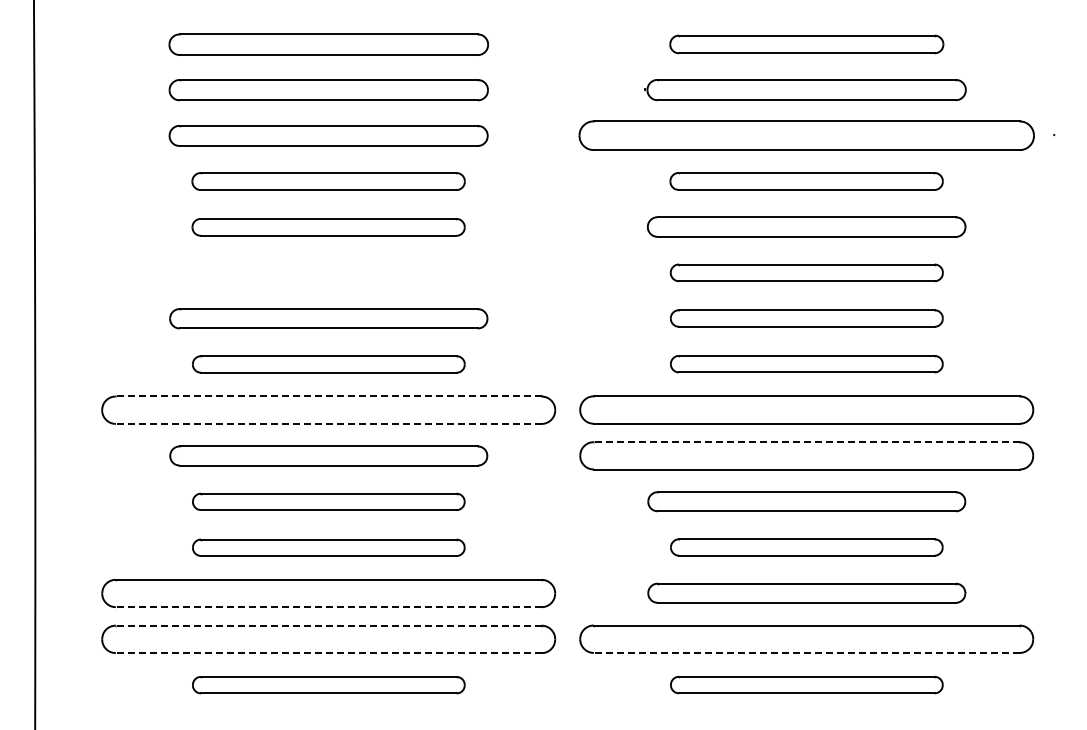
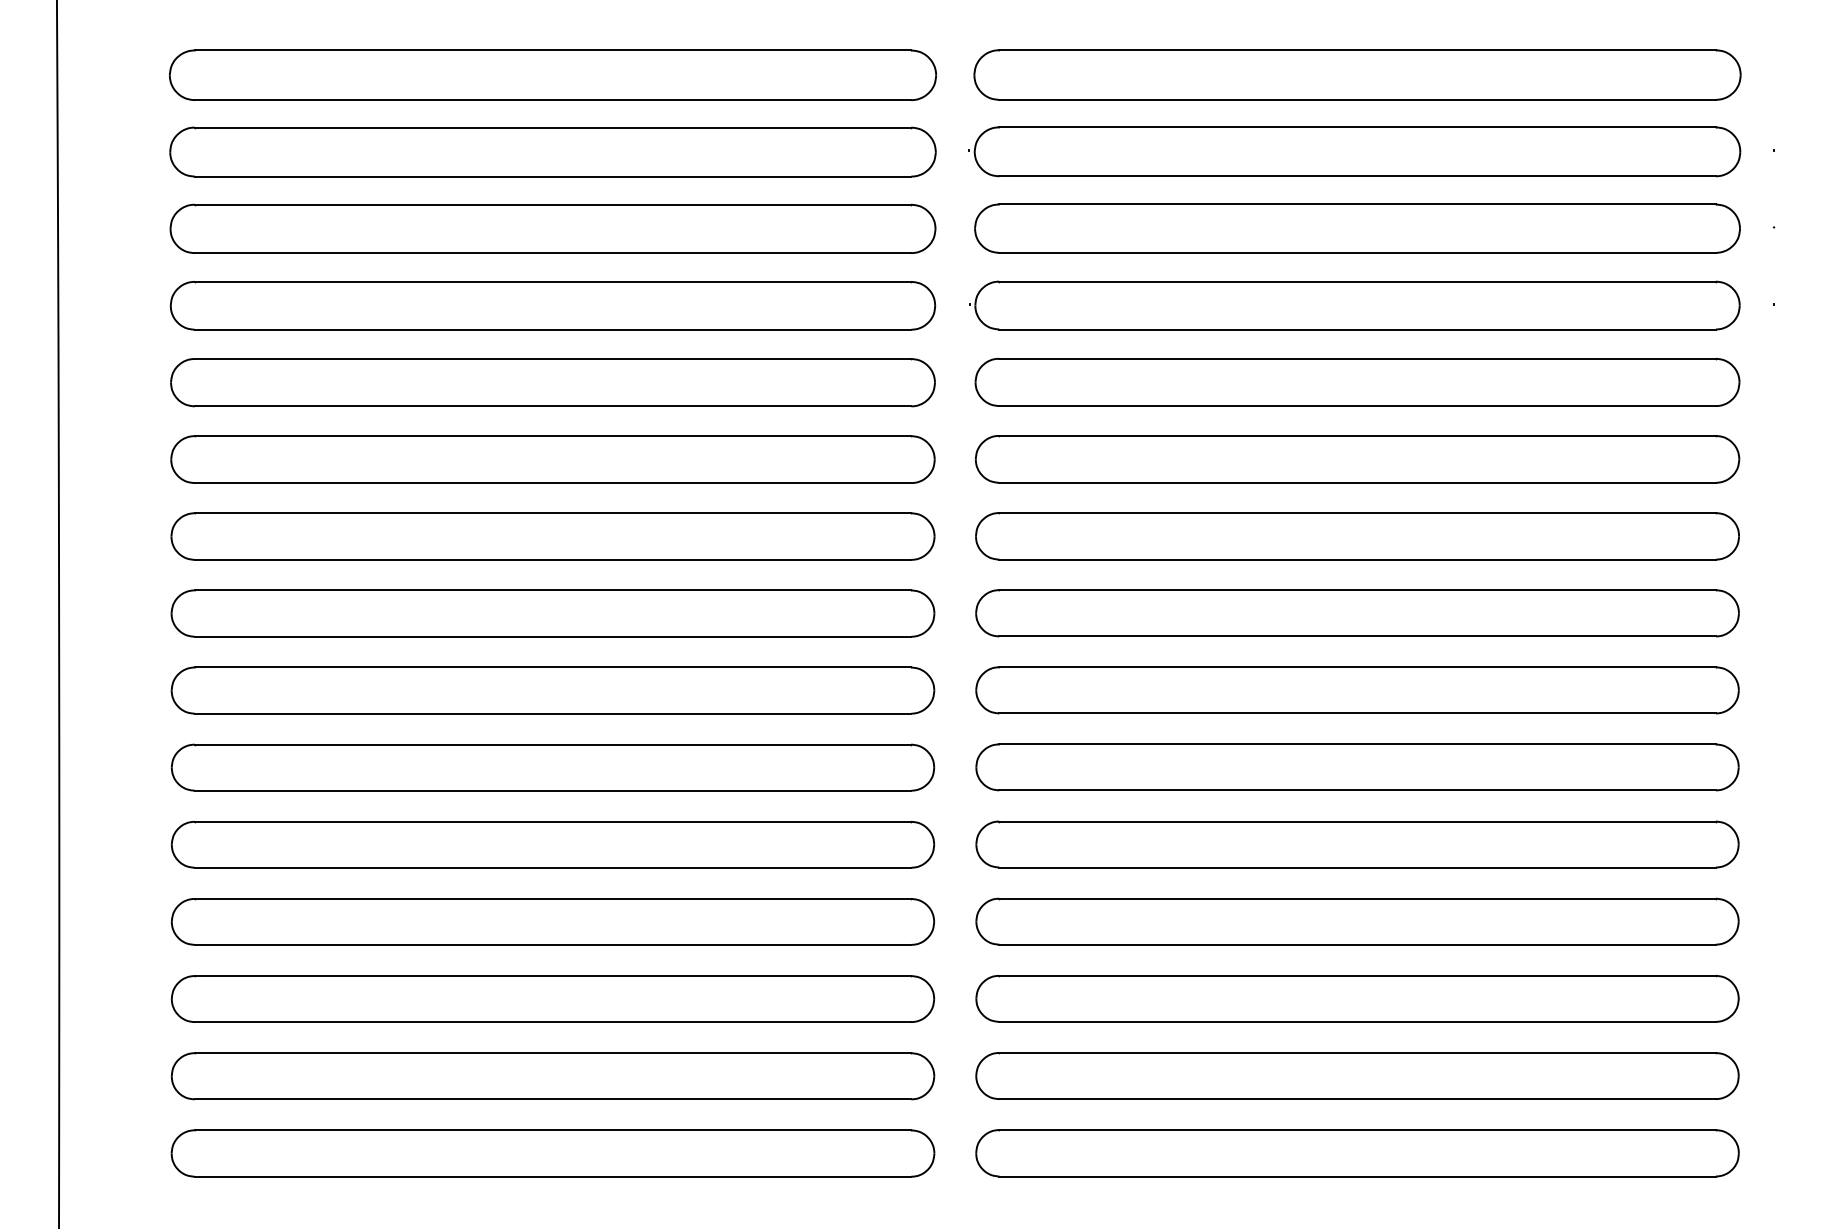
part: (328, 44) -> (552, 75), size x1.43
part: (806, 44) -> (1357, 75), size x1.67
part: (328, 89) -> (552, 150), size x1.43
part: (806, 89) -> (1357, 150), size x1.43
part: (328, 135) -> (552, 228), size x1.43
part: (328, 181) -> (552, 305), size x1.67
part: (806, 181) -> (1357, 305), size x1.67
part: (806, 226) -> (1357, 381), size x1.43
part: (328, 227) -> (552, 383), size x1.67
part: (328, 272) -> (552, 458), added
part: (806, 272) -> (1357, 458), size x1.67
part: (328, 318) -> (552, 536), size x1.43
part: (806, 318) -> (1357, 536), size x1.67
part: (806, 363) -> (1357, 611), size x1.67
part: (328, 364) -> (552, 613), size x1.67
line: (328, 396) -> (552, 667), dashed -> solid
line: (328, 423) -> (552, 712), dashed -> solid
line: (806, 442) -> (1357, 744), dashed -> solid
part: (328, 455) -> (552, 766), size x1.43
part: (328, 501) -> (552, 844), size x1.67
part: (806, 501) -> (1357, 844), size x1.43
part: (328, 547) -> (552, 921), size x1.67
part: (806, 547) -> (1357, 921), size x1.67
part: (806, 592) -> (1357, 997), size x1.43
line: (328, 607) -> (552, 1022), dashed -> solid
line: (328, 625) -> (552, 1052), dashed -> solid
line: (806, 652) -> (1357, 1098), dashed -> solid
line: (328, 653) -> (552, 1100), dashed -> solid
part: (328, 684) -> (552, 1152), size x1.67
part: (806, 684) -> (1357, 1152), size x1.67

